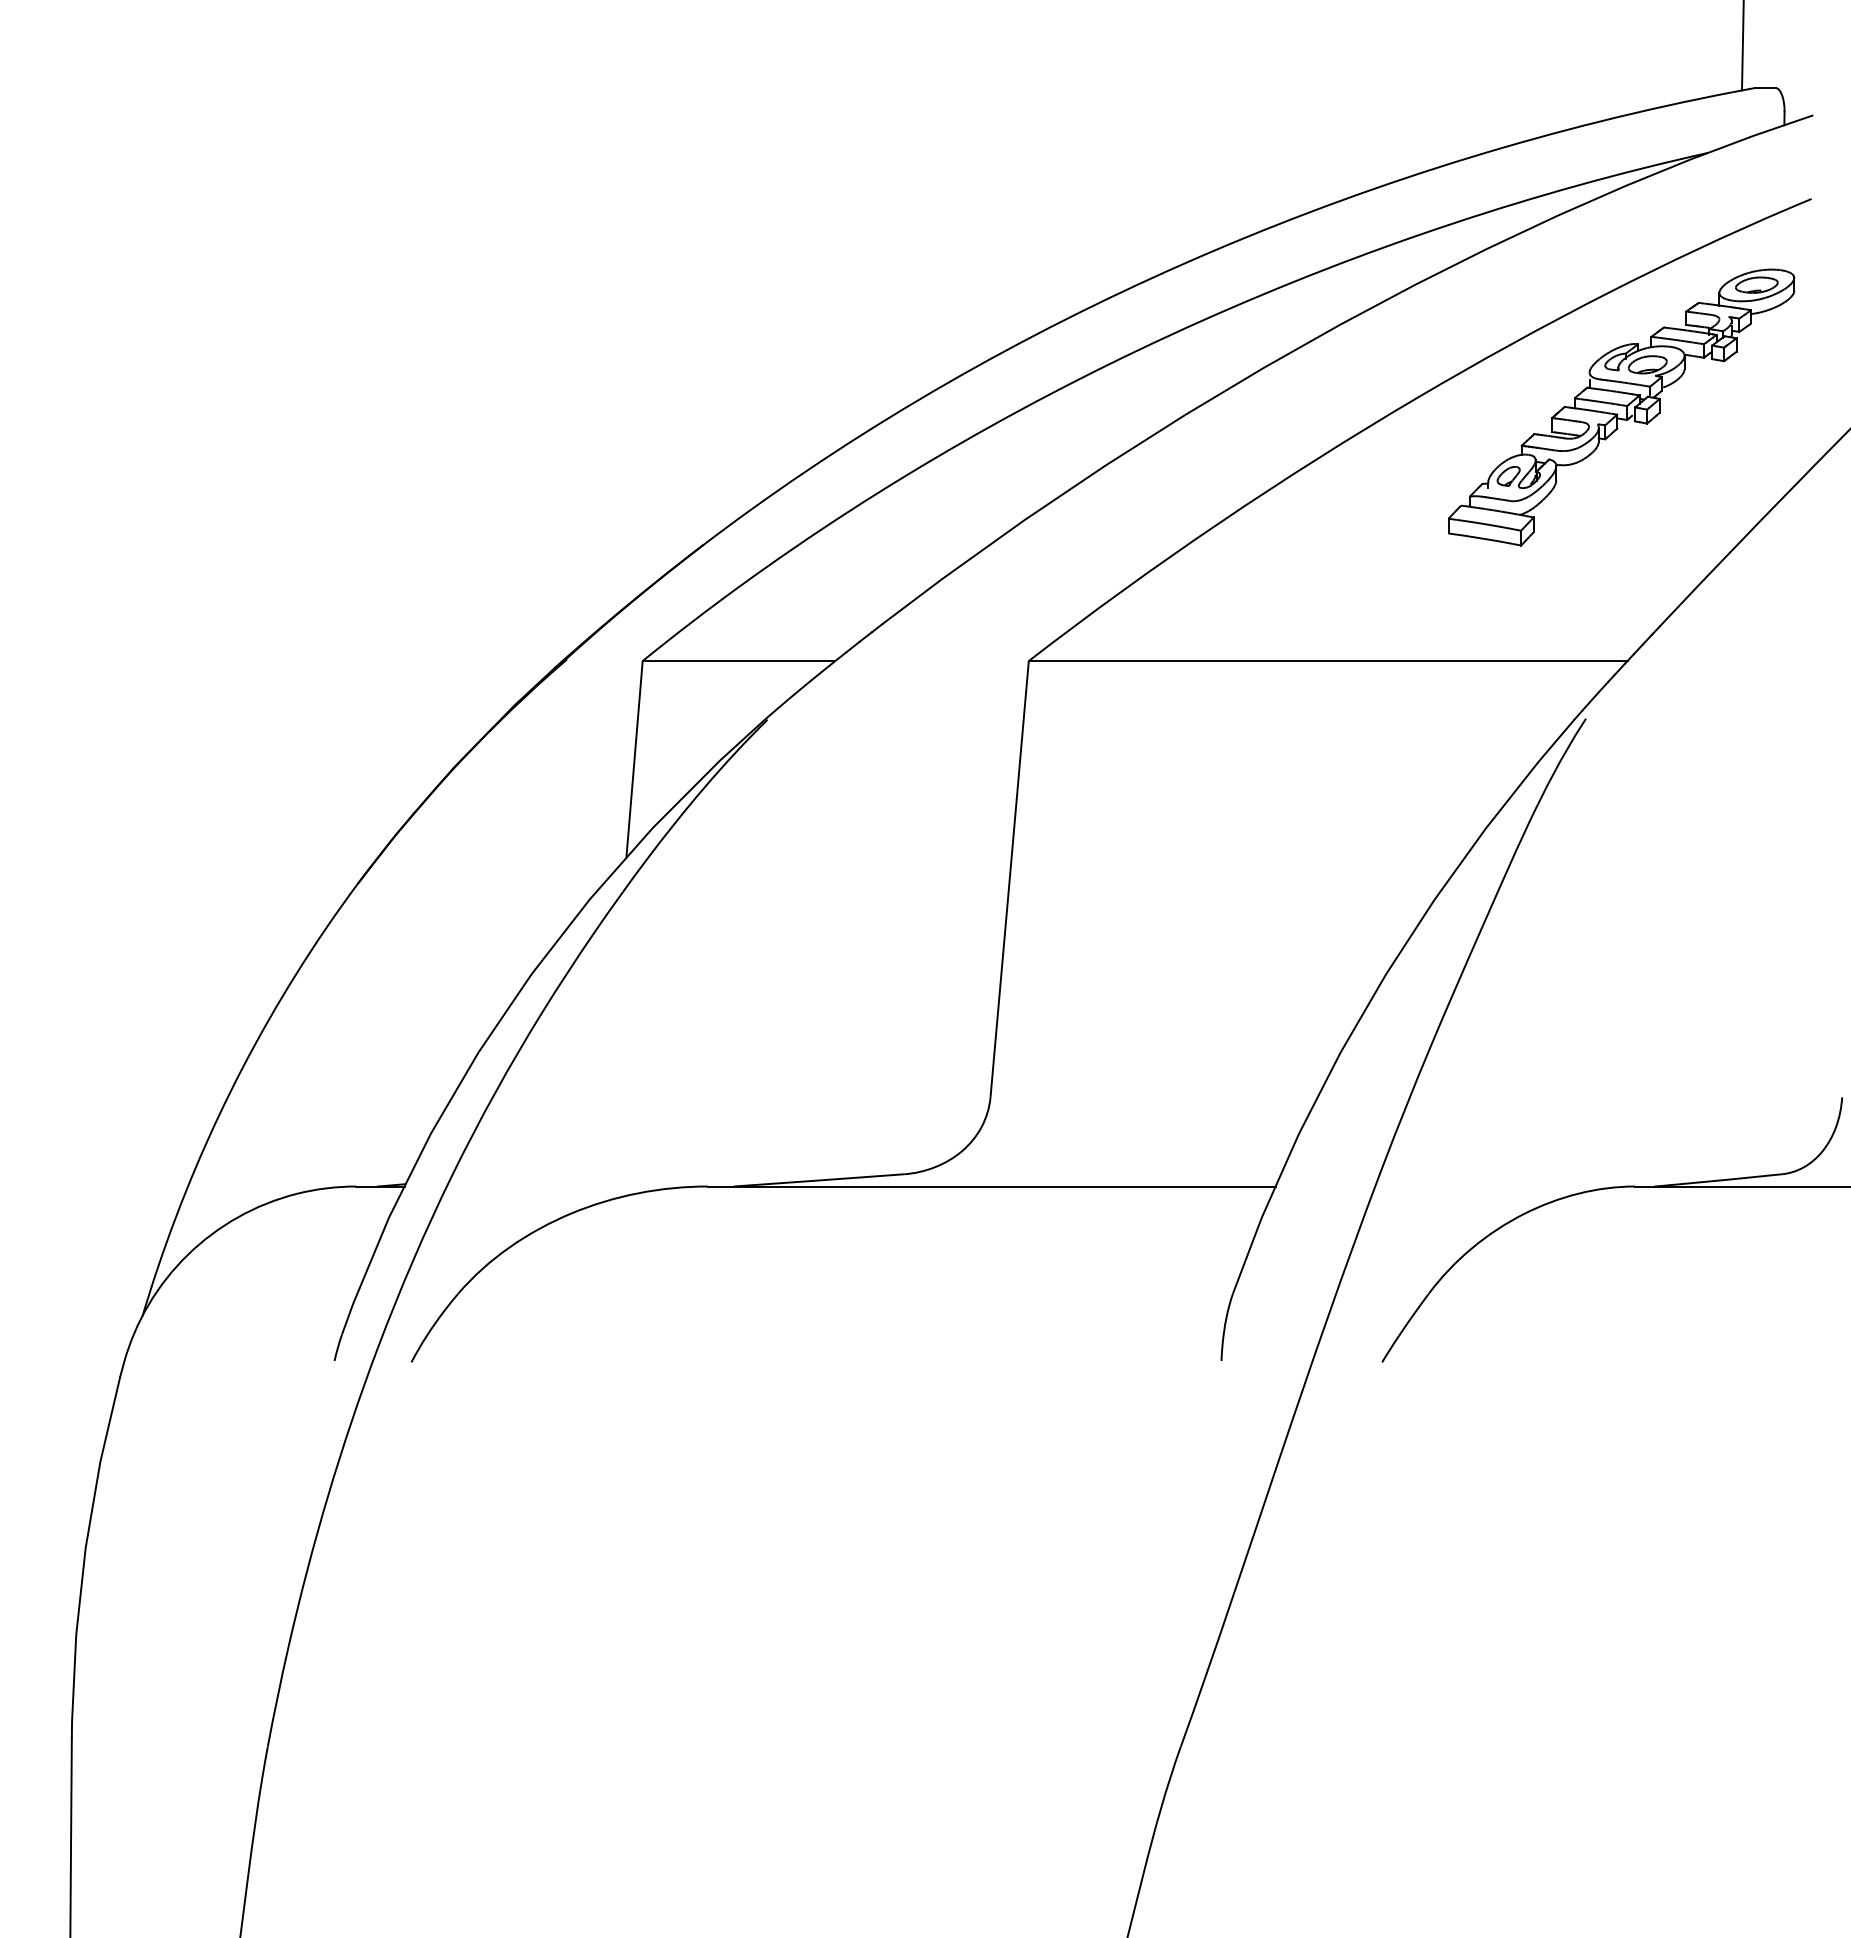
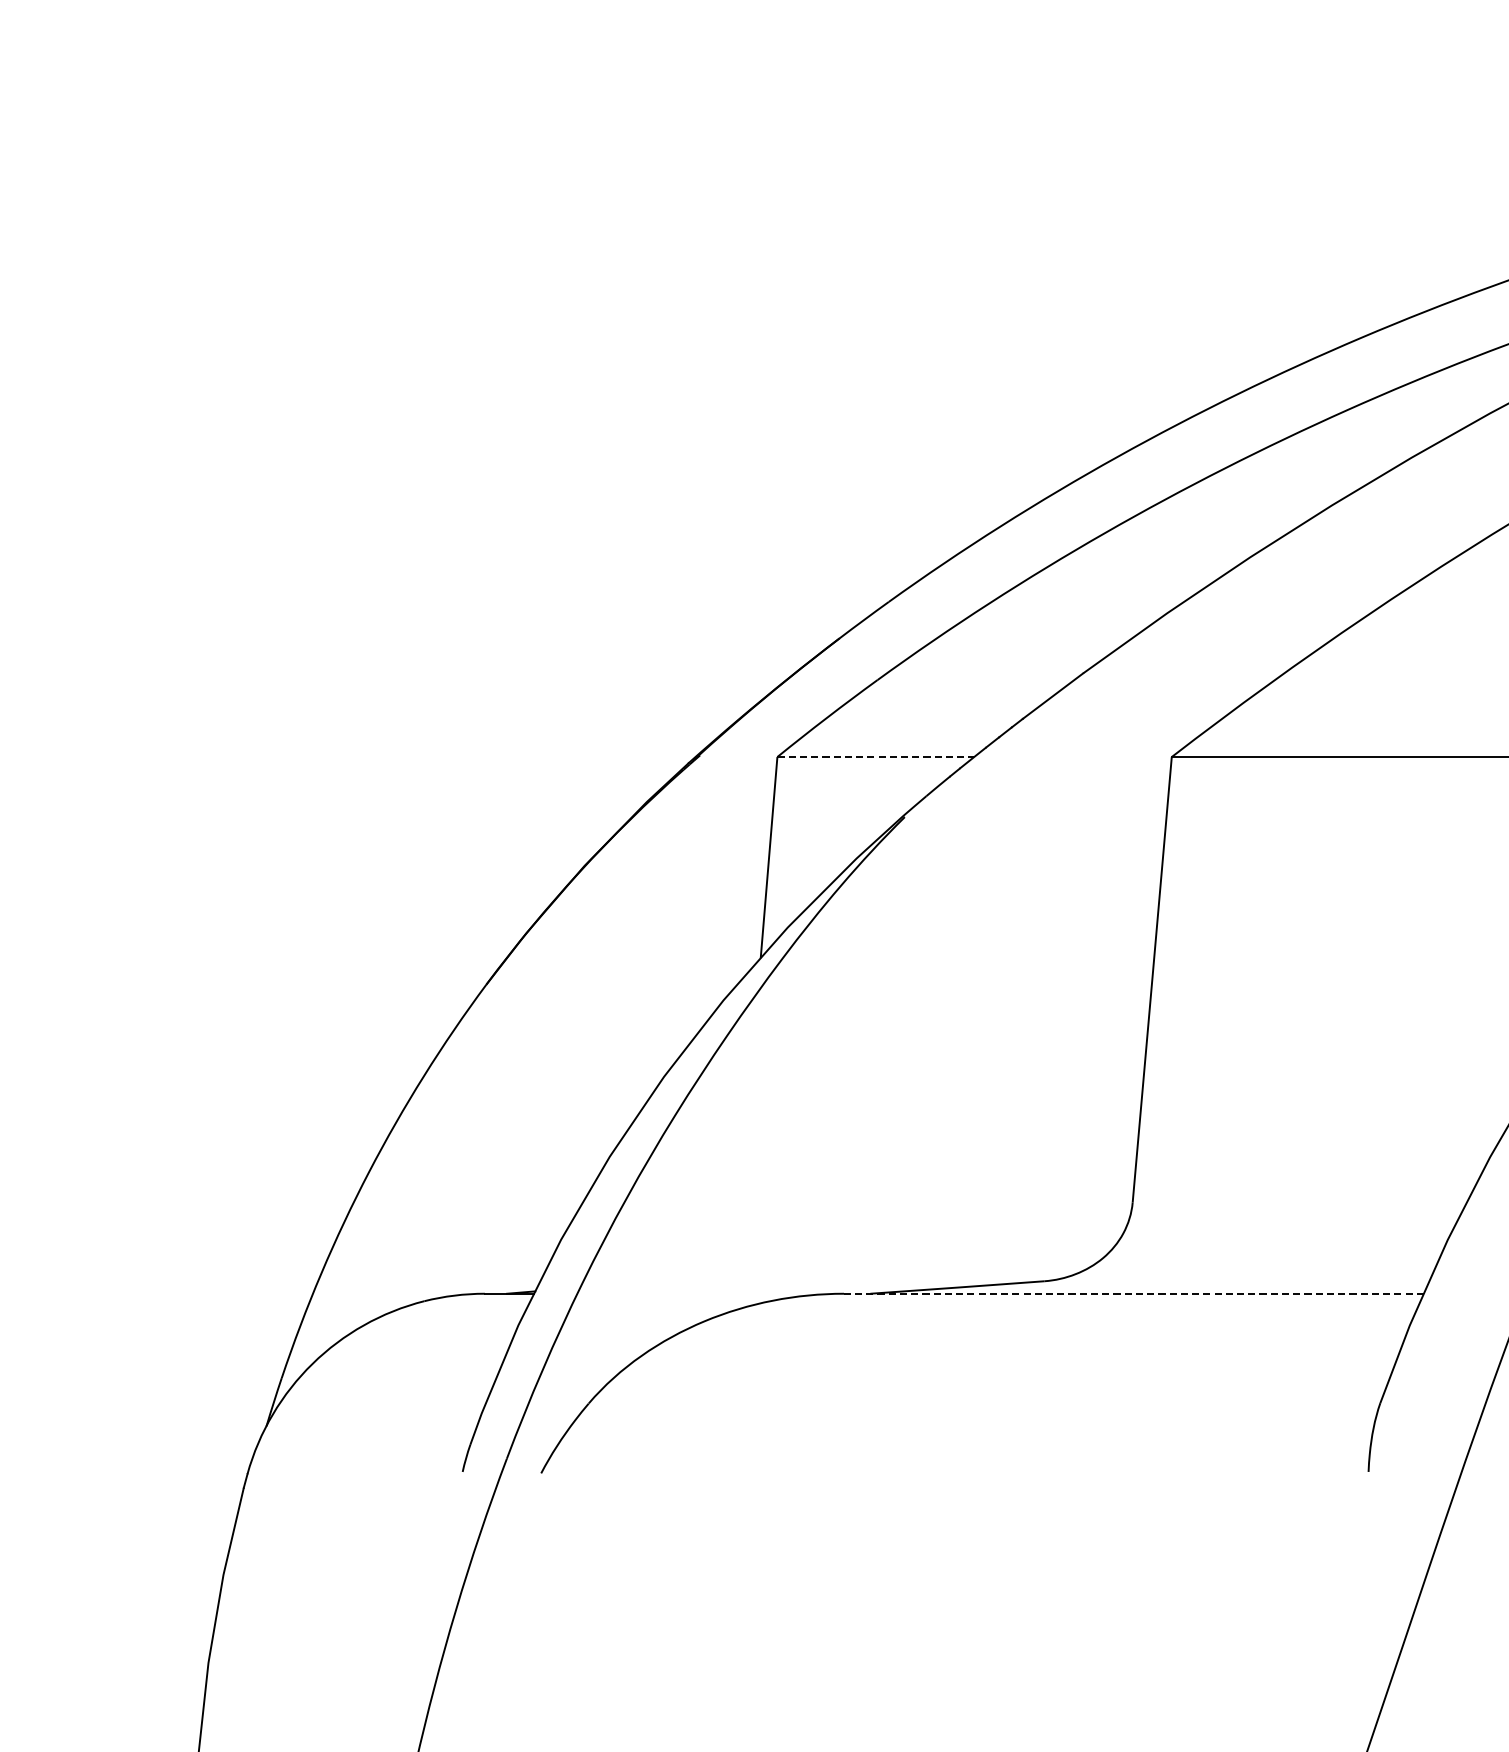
line: (739, 661) -> (876, 757), solid -> dashed
line: (991, 1186) -> (1133, 1293), solid -> dashed

